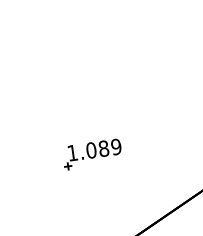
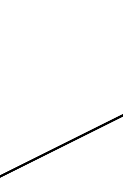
part: (92, 154) -> (61, 85), removed

